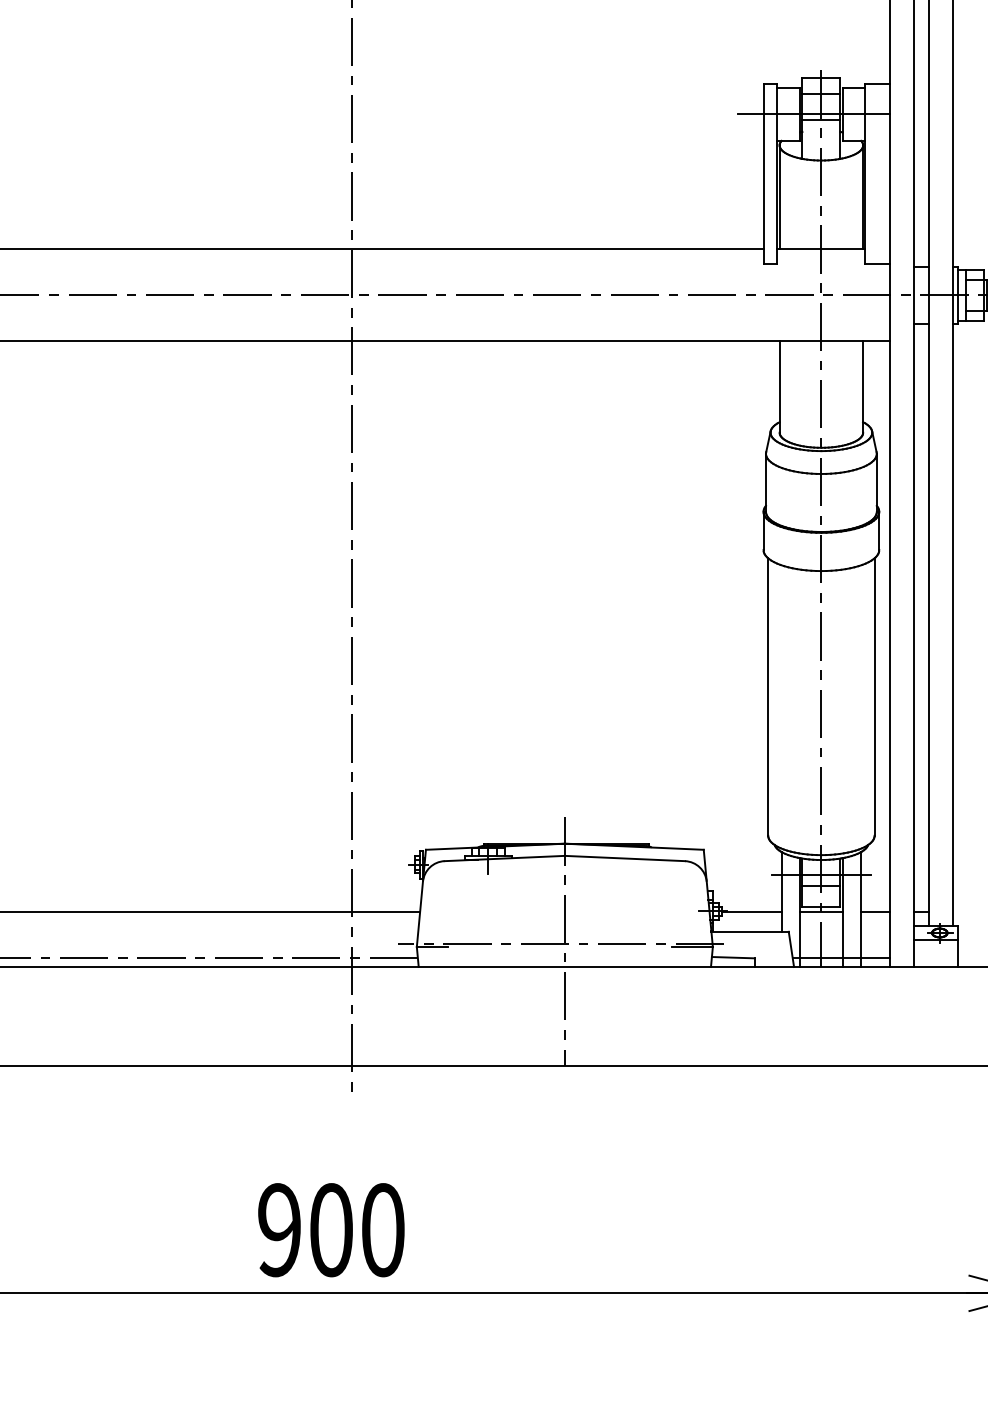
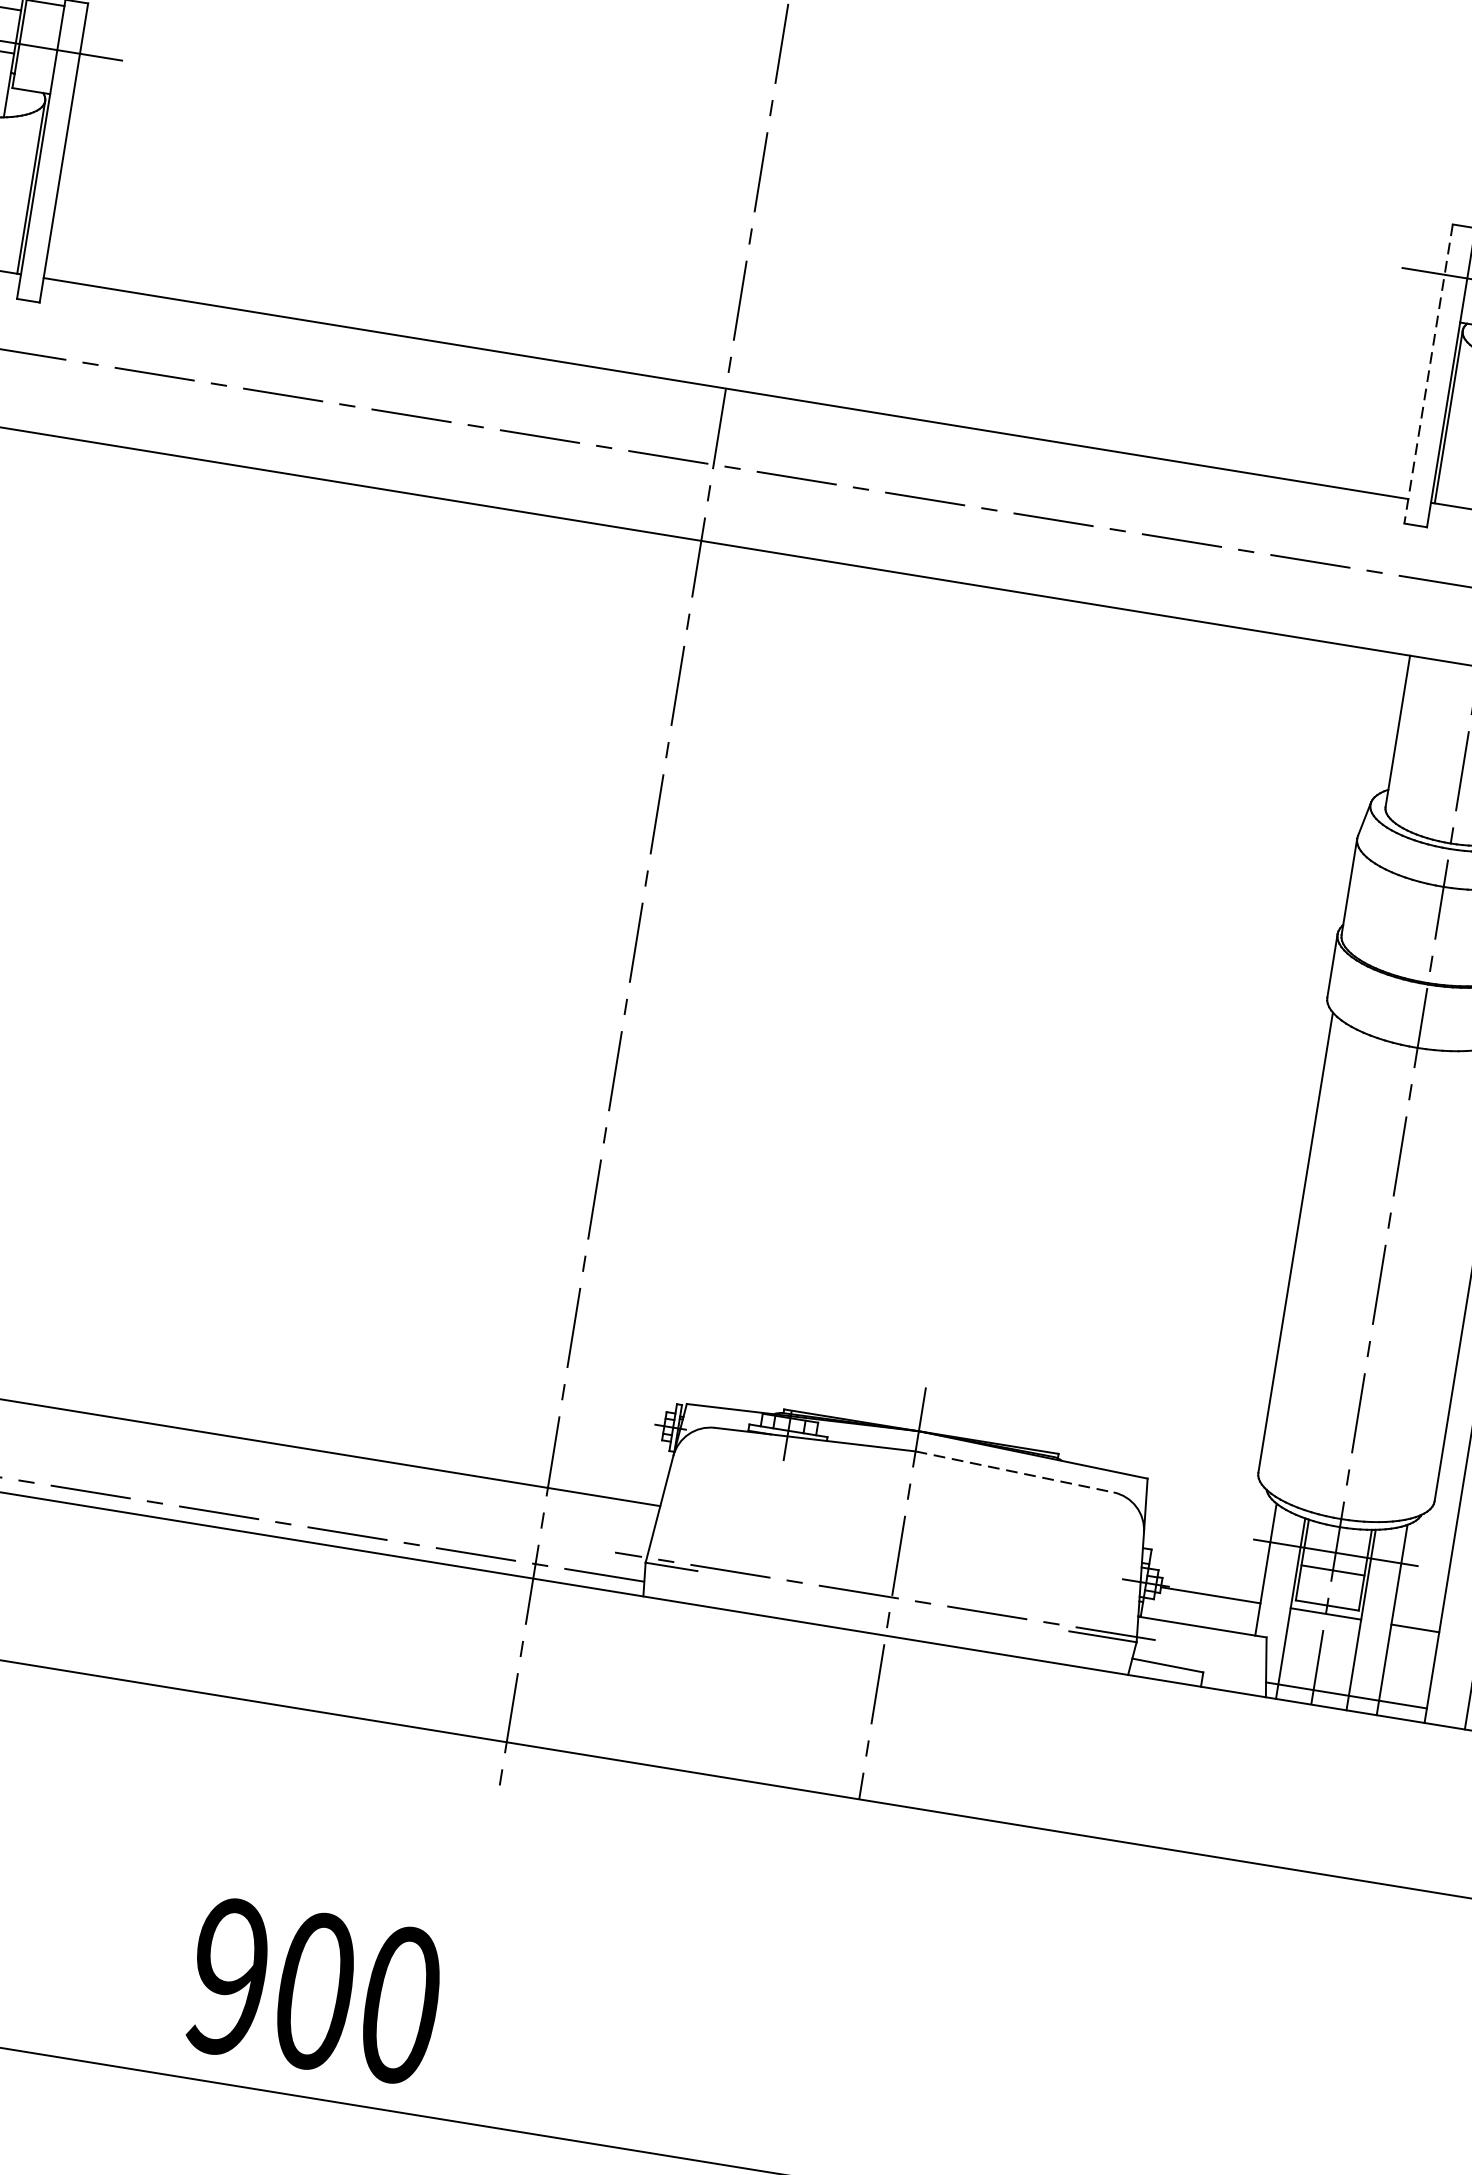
line: (763, 174) -> (1428, 374), solid -> dashed
line: (625, 858) -> (1015, 1472), solid -> dashed
text: (331, 1230) -> (315, 1991), moved

